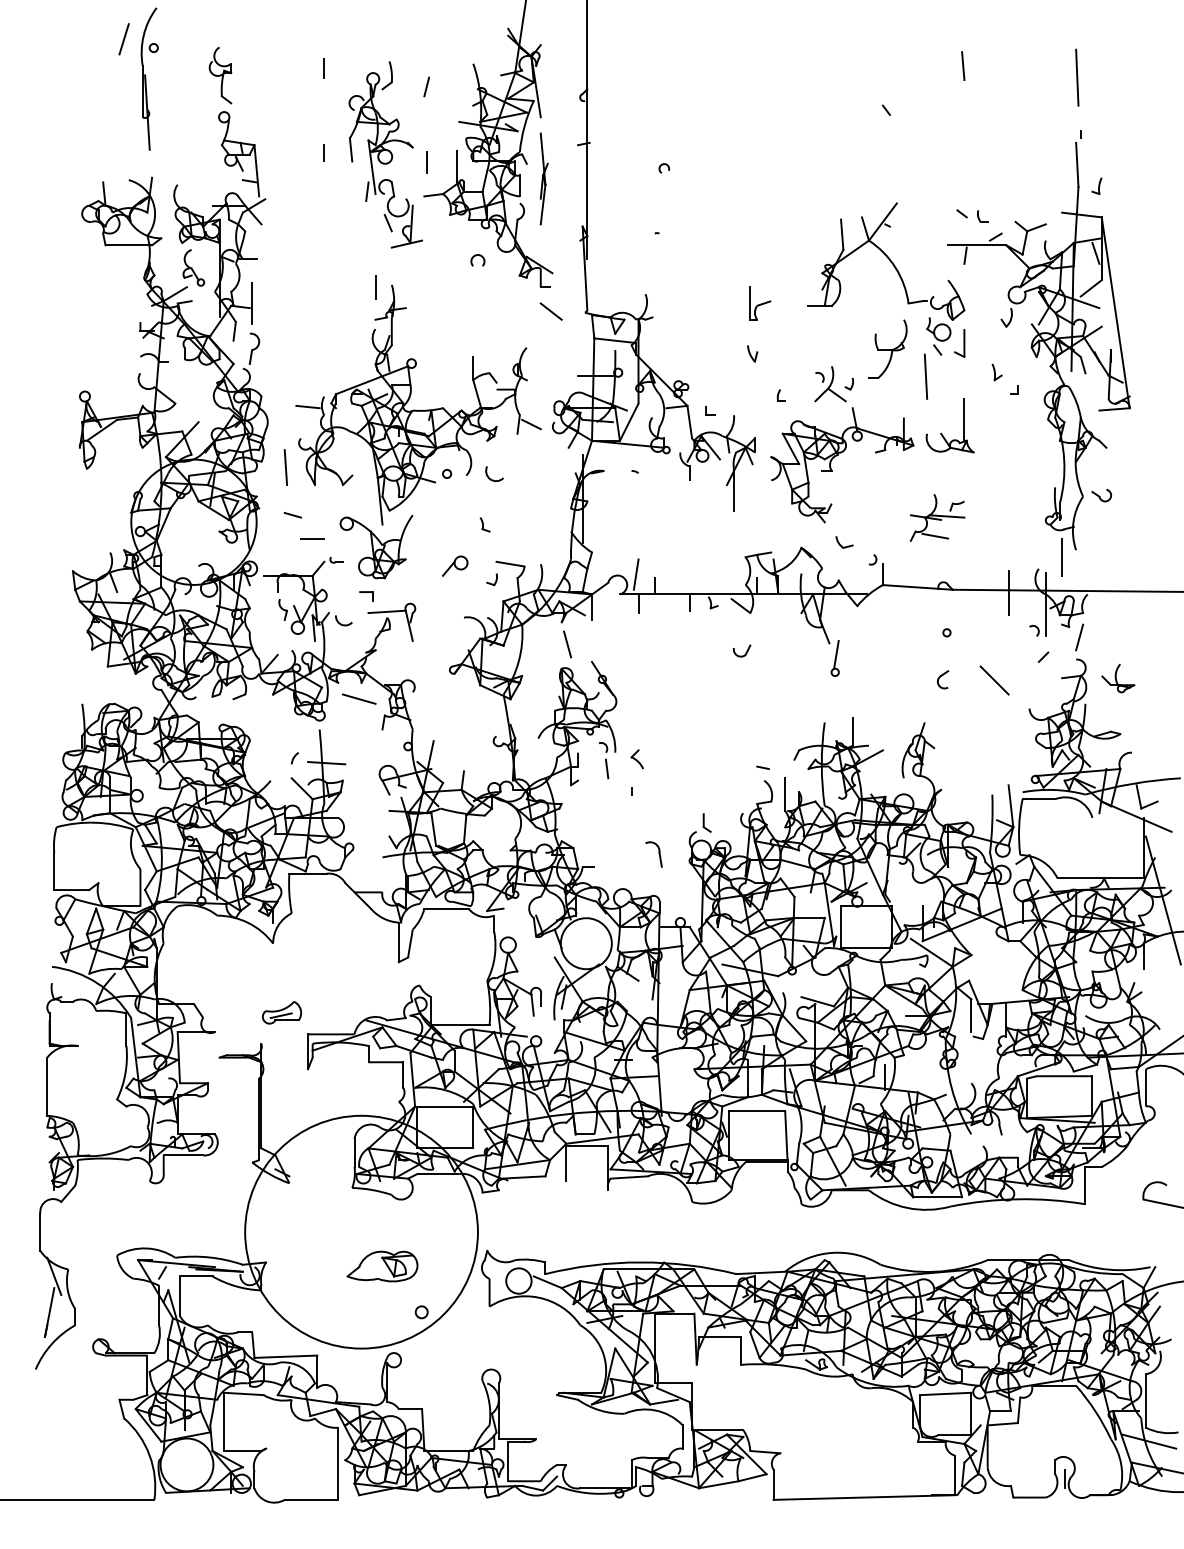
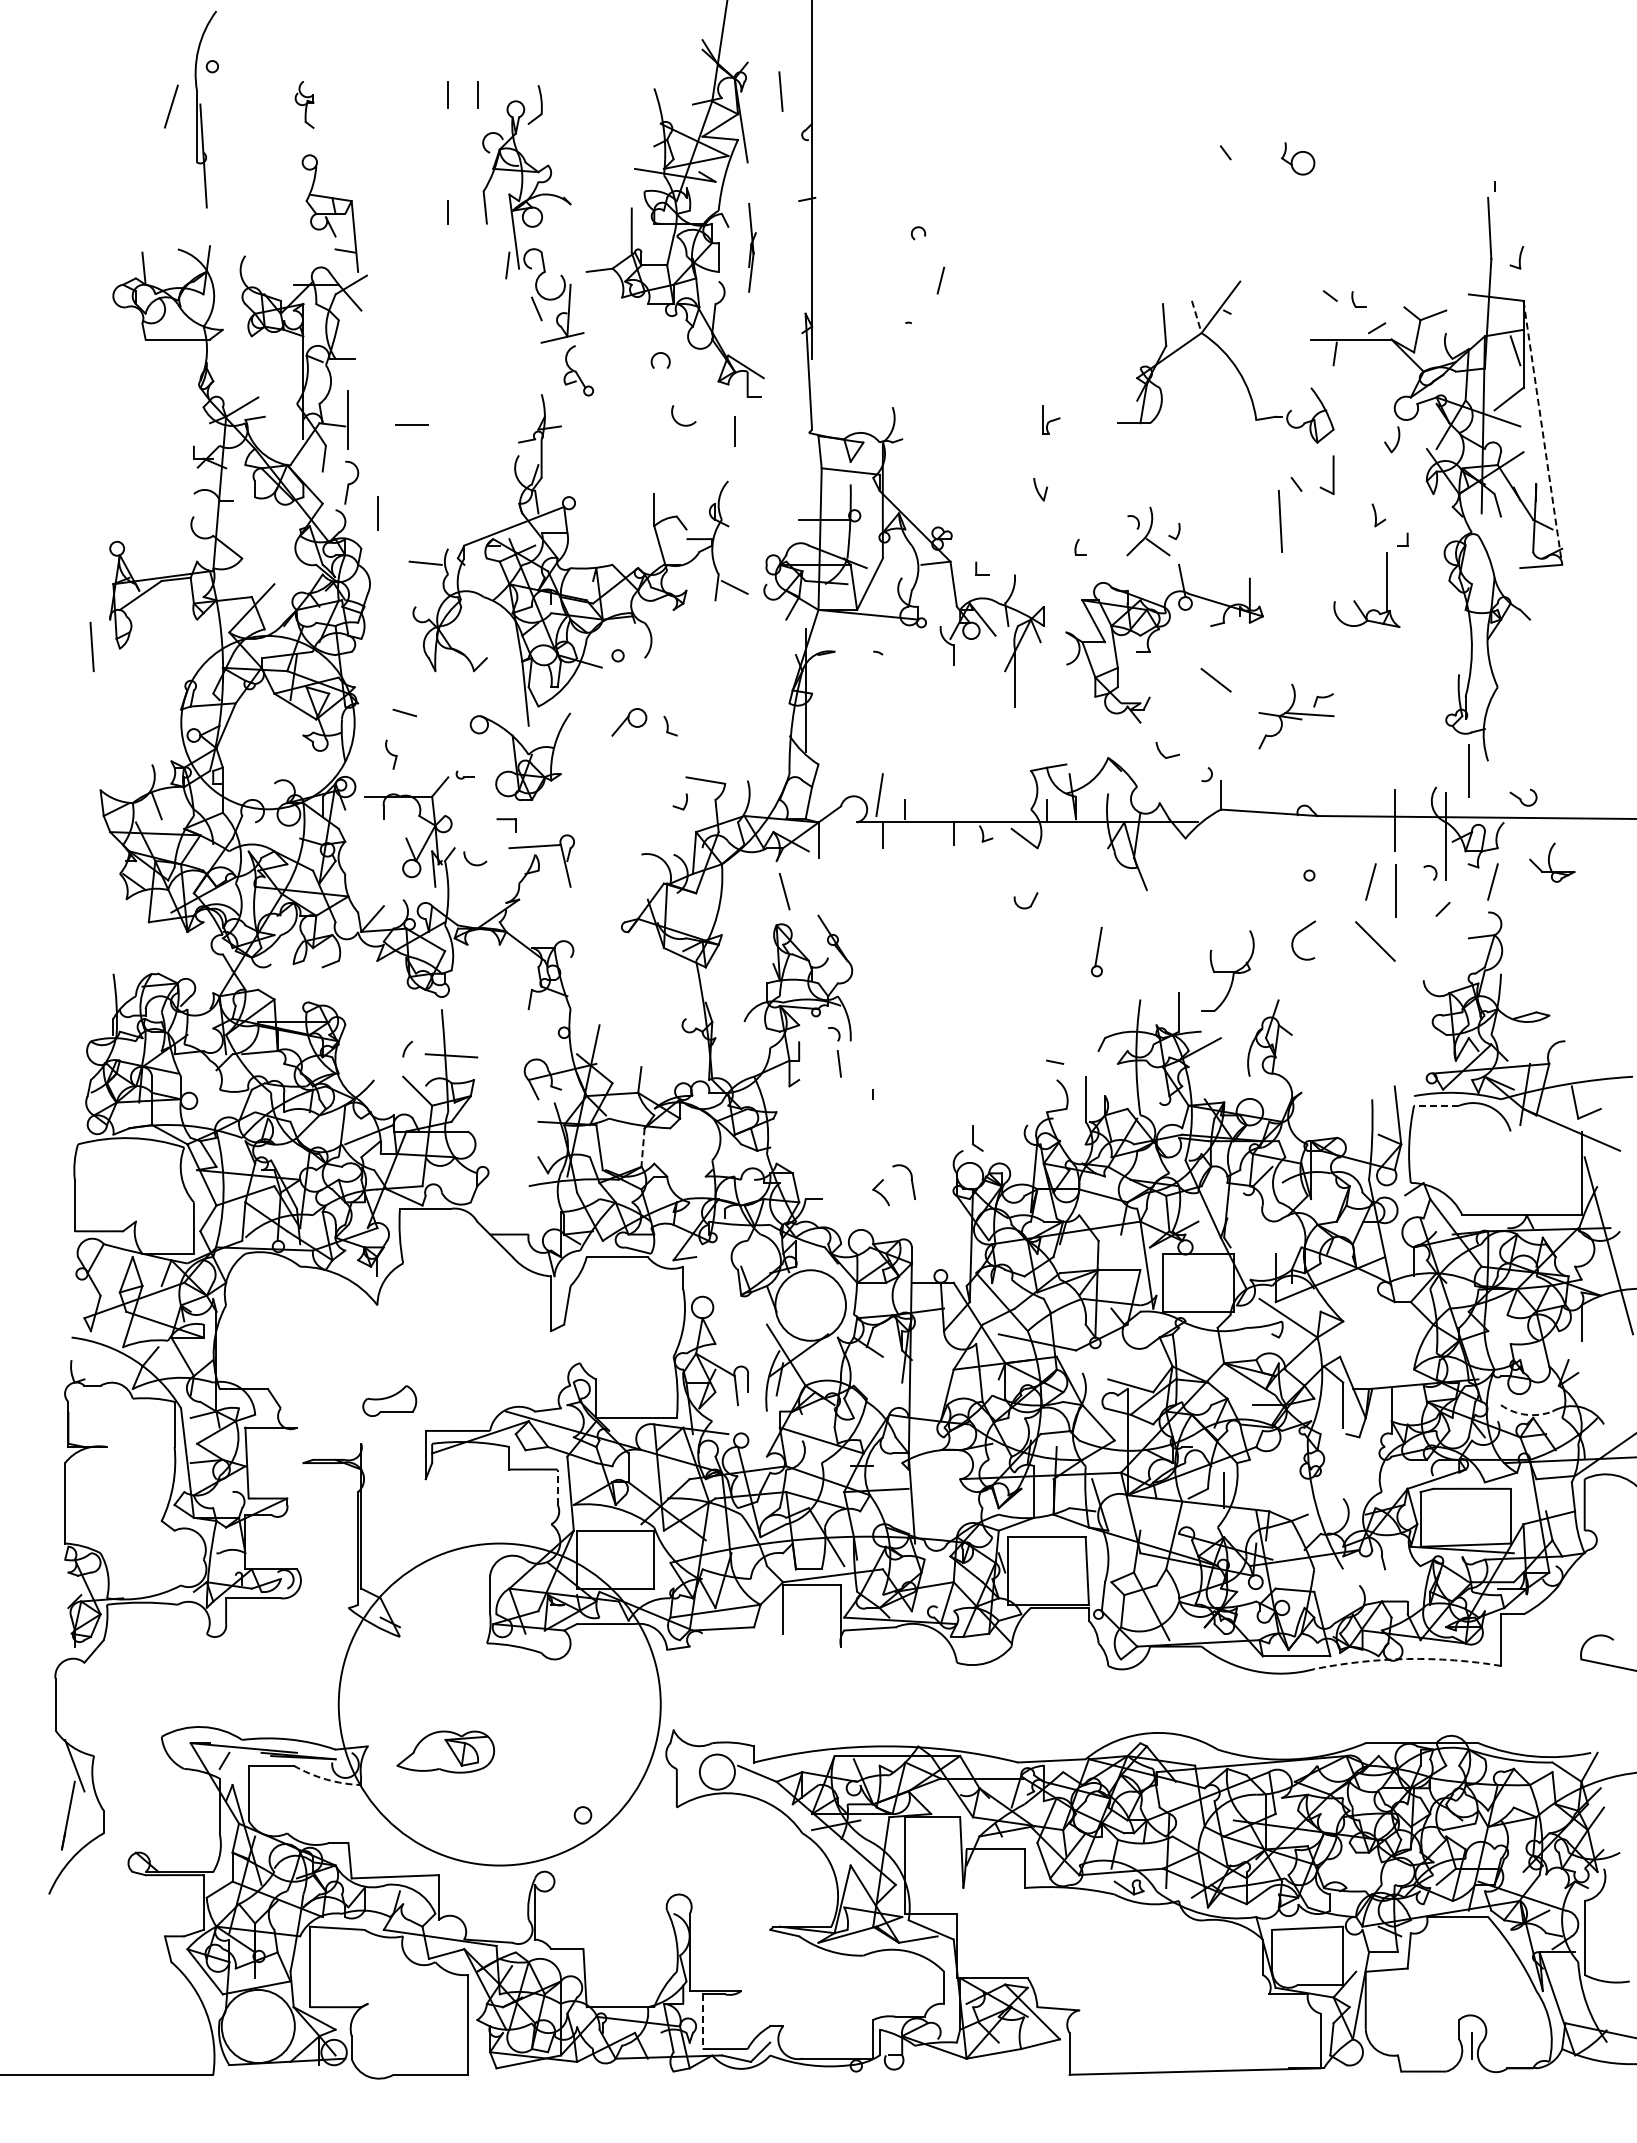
line: (124, 39) -> (171, 106), moved
line: (962, 65) -> (780, 91), moved
line: (345, 68) -> (477, 94), added
part: (220, 75) -> (304, 104), size x0.6
line: (1077, 77) -> (1489, 107), removed
line: (426, 86) -> (940, 280), moved
line: (426, 162) -> (734, 431), moved
part: (544, 178) -> (752, 247), size x0.7
line: (865, 229) -> (1196, 317), solid -> dashed
part: (193, 267) -> (578, 370), moved
line: (375, 287) -> (377, 513), moved
part: (760, 303) -> (1051, 419), size x0.6
line: (550, 311) -> (1215, 680), moved
line: (1115, 313) -> (1542, 433), solid -> dashed
part: (939, 329) -> (1298, 158), moved
part: (887, 348) -> (1227, 970), moved
part: (941, 433) -> (1354, 600), moved
line: (285, 467) -> (91, 646), moved
arc: (490, 478) -> (677, 421), moved
part: (1101, 495) -> (1523, 797), moved
line: (935, 535) -> (1293, 741), removed
line: (312, 538) -> (411, 424), moved
part: (455, 566) -> (629, 722), moved
part: (283, 609) -> (391, 754), moved
line: (991, 637) -> (1370, 881), added
line: (1009, 643) -> (1395, 890), added
part: (834, 658) -> (1096, 951), moved
part: (1118, 678) -> (1552, 862), moved
part: (943, 679) -> (1304, 940), size x1.6
line: (359, 698) -> (496, 966), removed
part: (636, 759) -> (880, 1192), moved
line: (1038, 799) -> (1436, 1105), solid -> dashed
line: (465, 830) -> (643, 1148), solid -> dashed
line: (281, 1015) -> (388, 1404), removed
arc: (1103, 1022) -> (1525, 1414), solid -> dashed
line: (403, 1075) -> (557, 1487), solid -> dashed
arc: (1017, 1199) -> (1407, 1659), solid -> dashed
part: (382, 1266) -> (445, 1751), moved
arc: (236, 1286) -> (326, 1779), solid -> dashed
line: (1149, 1441) -> (1589, 1993), removed
line: (508, 1462) -> (702, 2022), solid -> dashed

